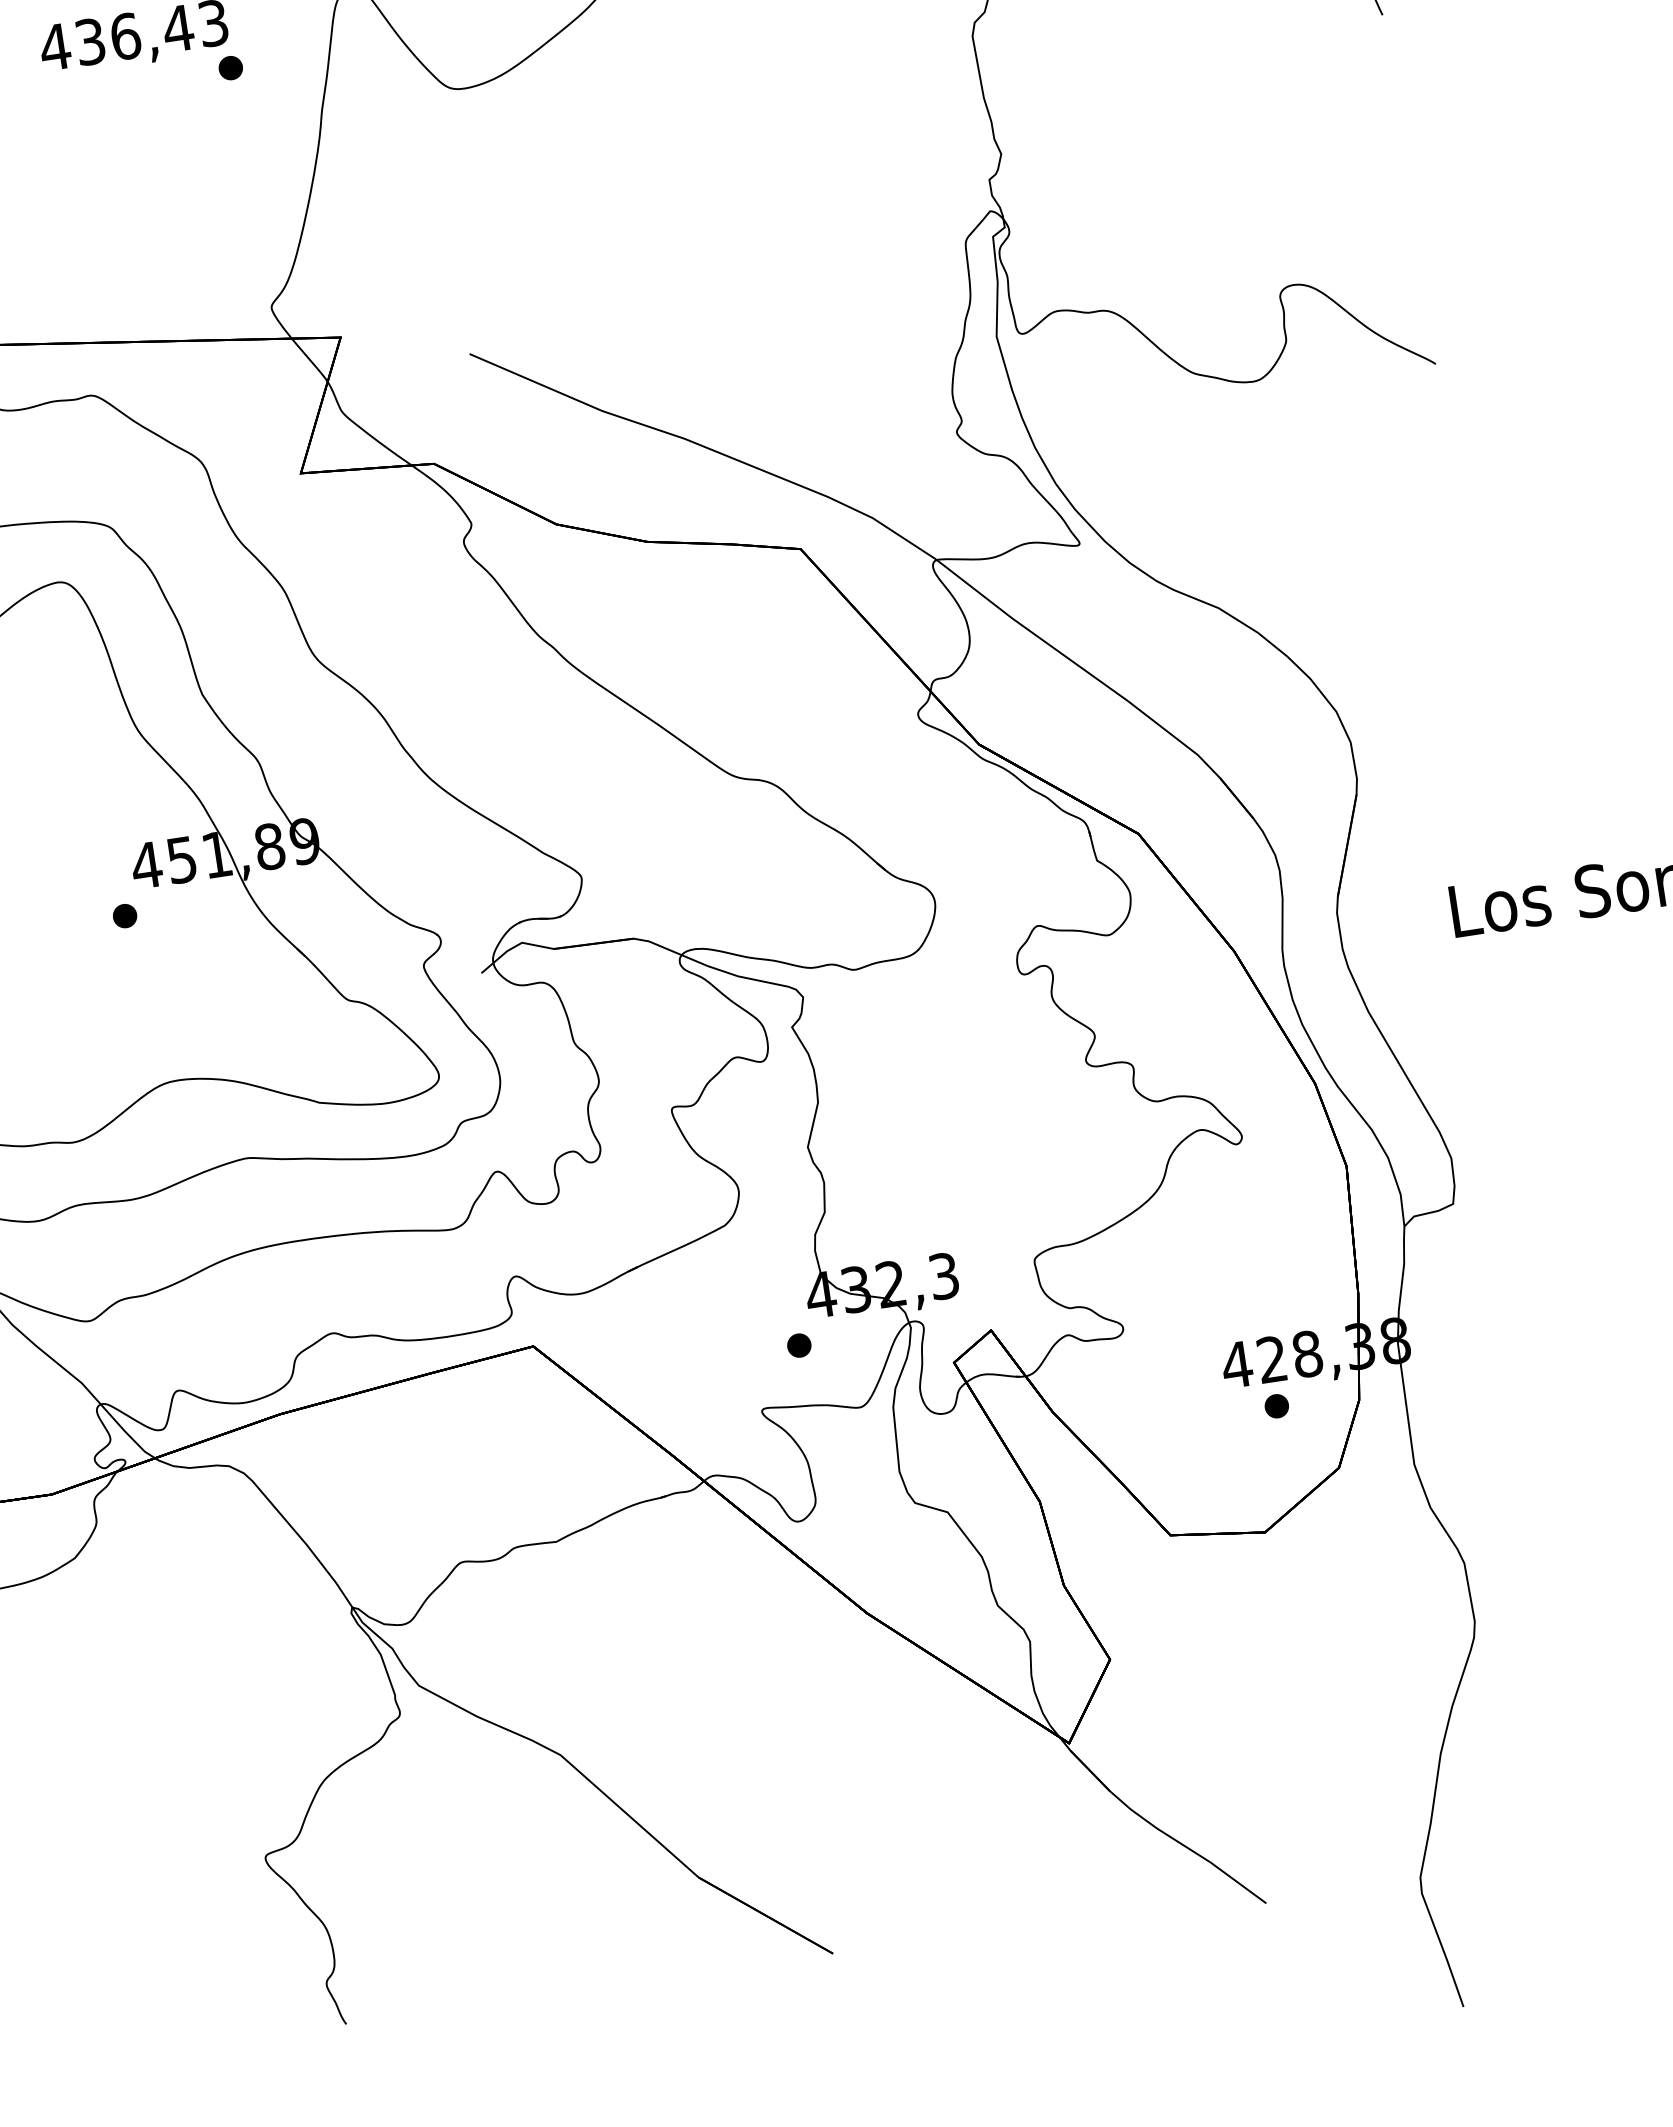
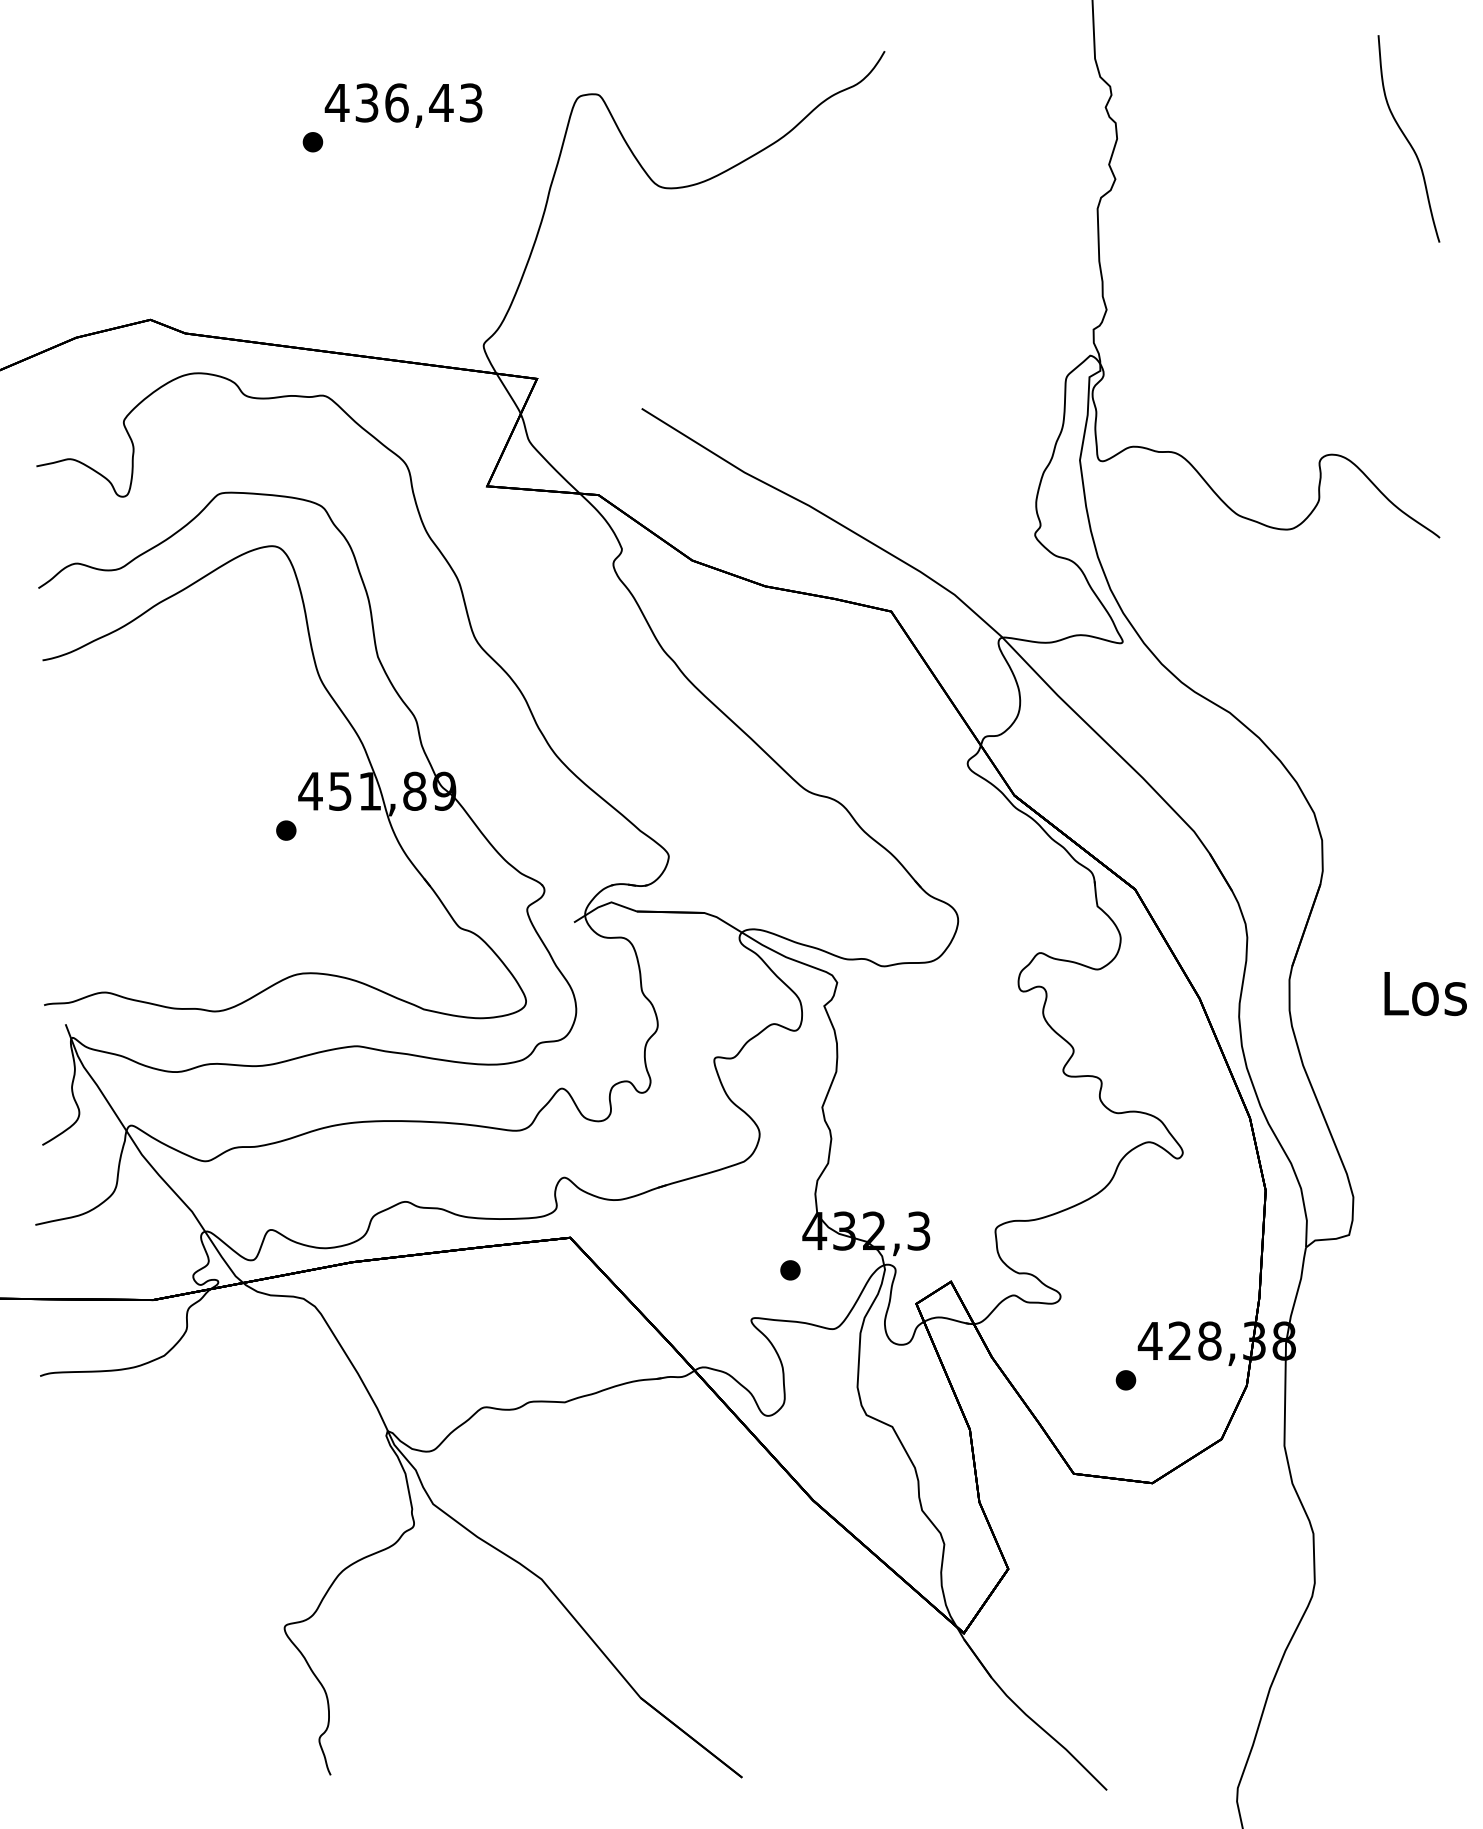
part: (230, 68) -> (312, 142), moved
part: (1276, 1406) -> (1125, 1380), moved

